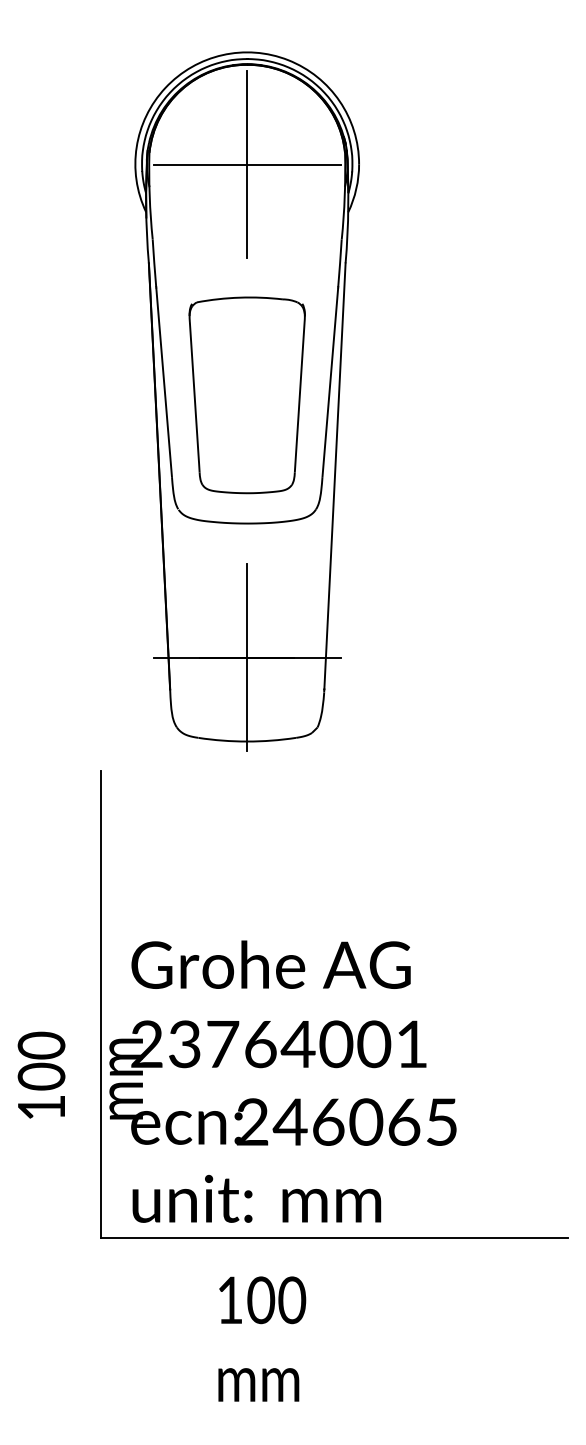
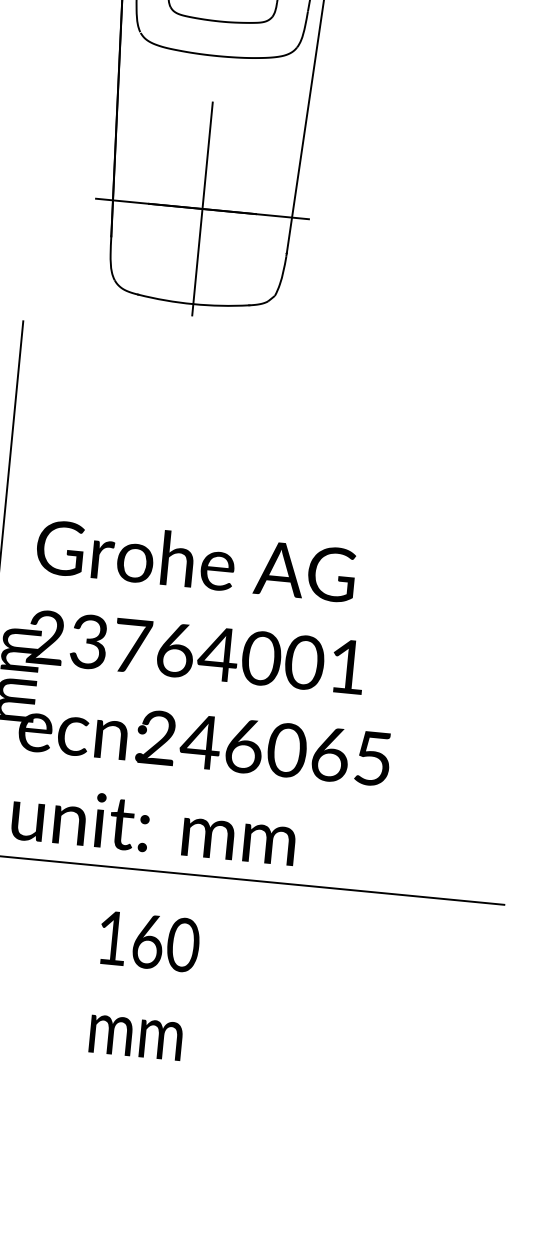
text: (261, 1299) -> (148, 940), 100 -> 160

